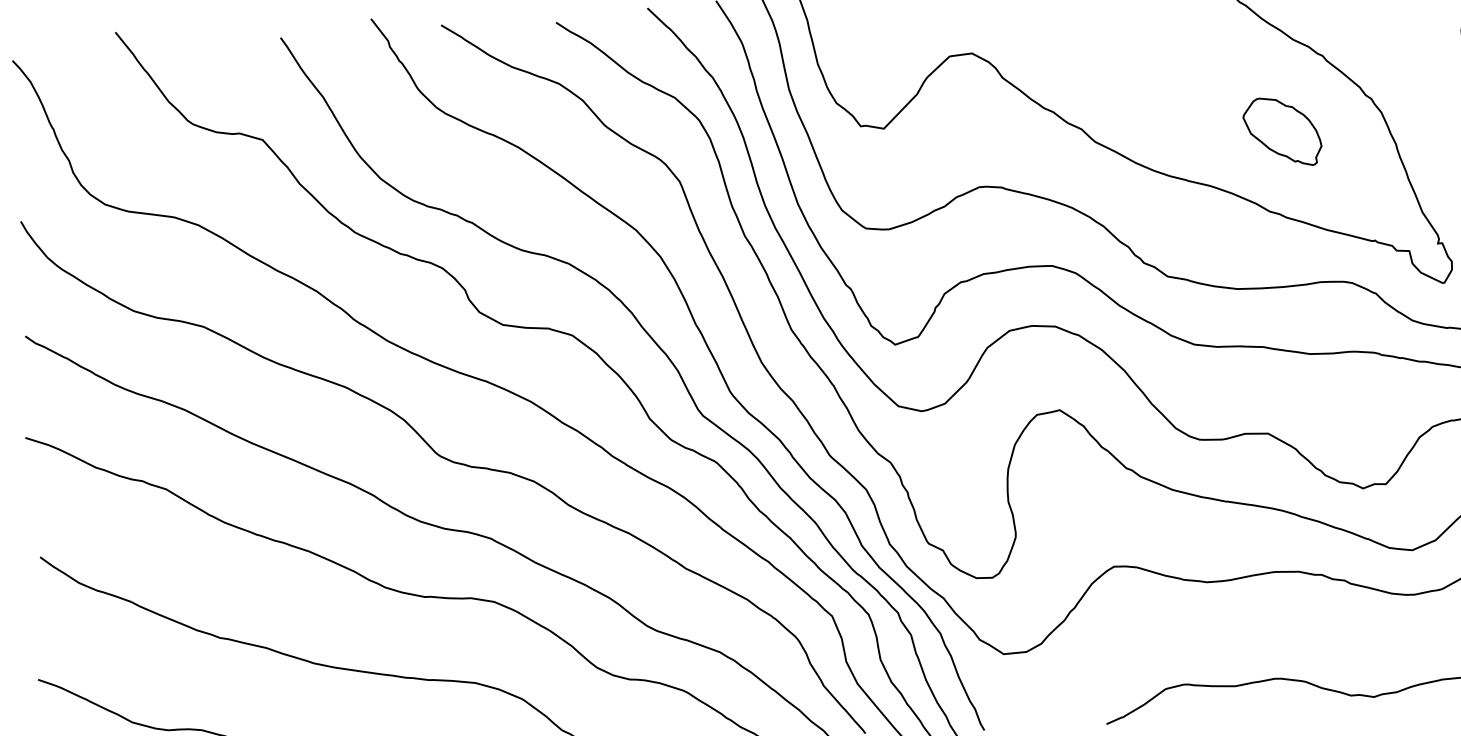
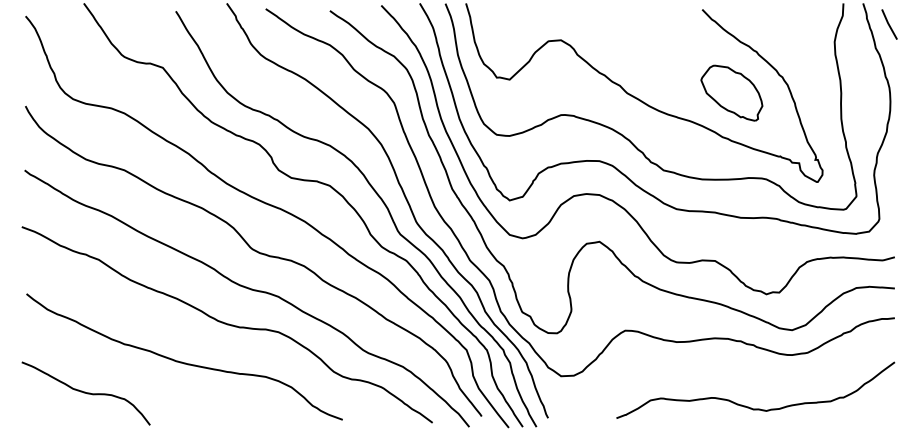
part: (1281, 130) -> (731, 92), size x1.43

